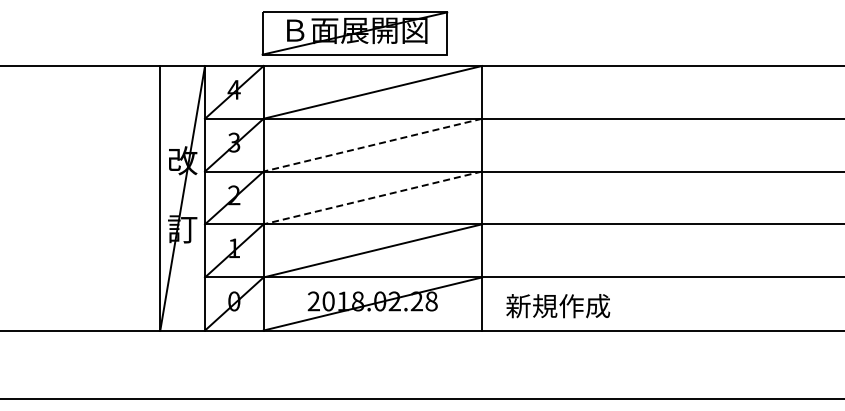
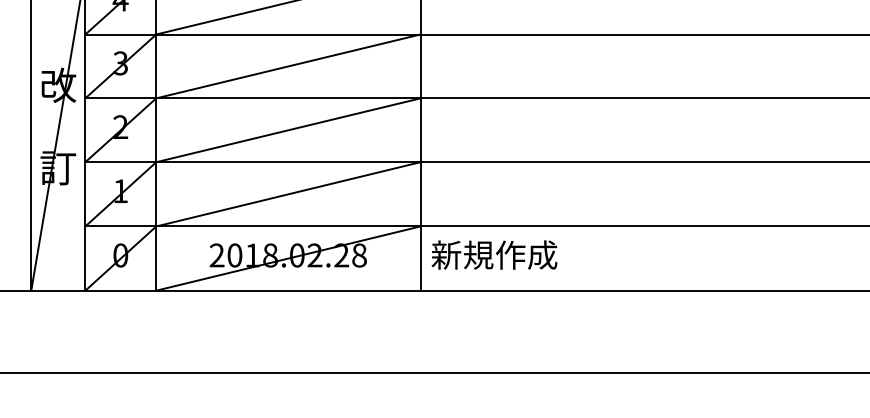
line: (372, 145) -> (287, 66), dashed -> solid
line: (372, 198) -> (287, 130), dashed -> solid
text: (558, 306) -> (494, 255), moved

